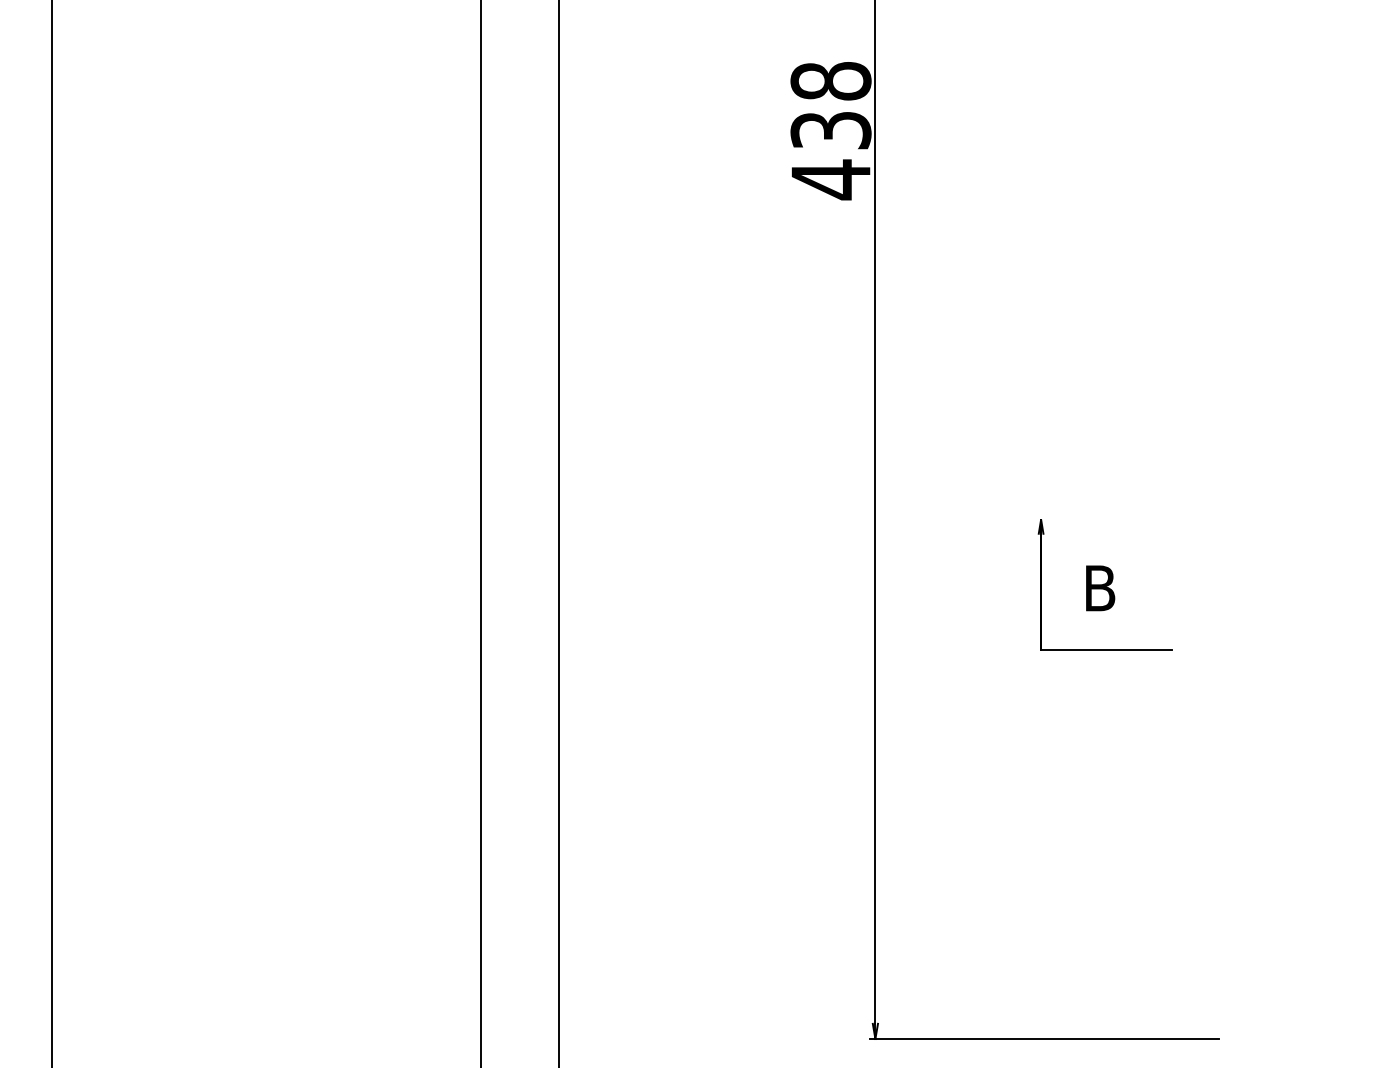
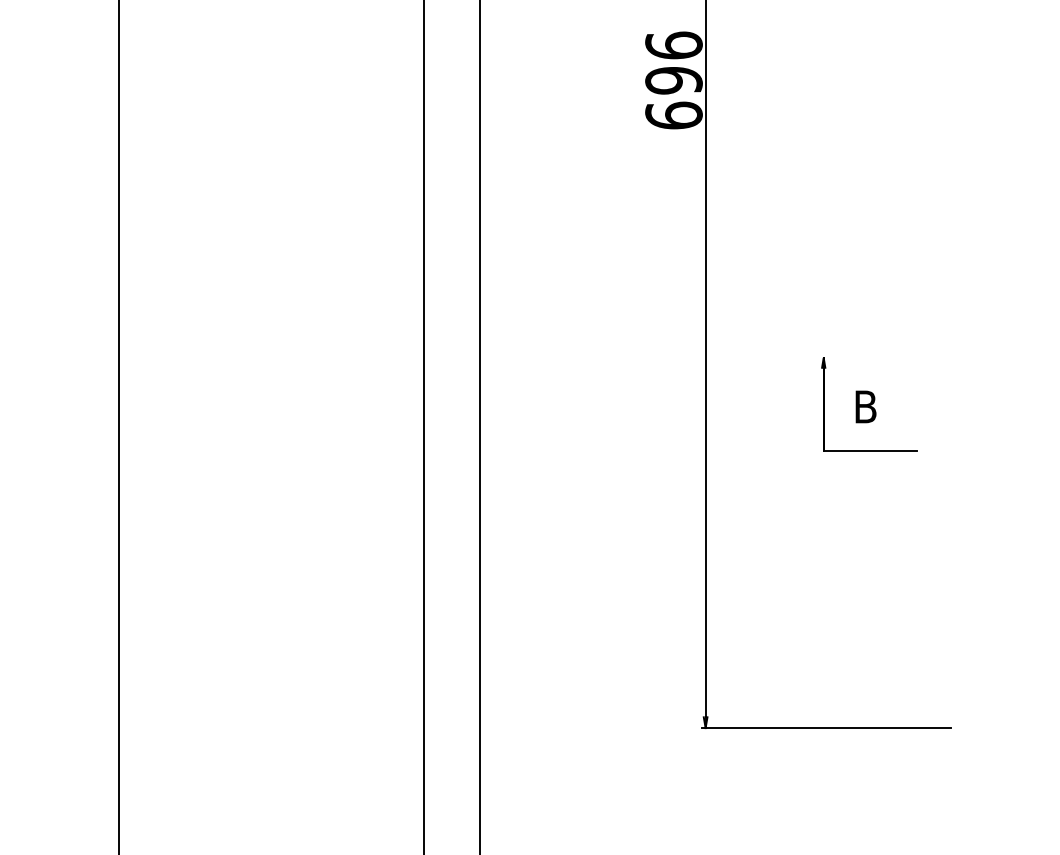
text: (830, 130) -> (673, 80), 438 -> 696

